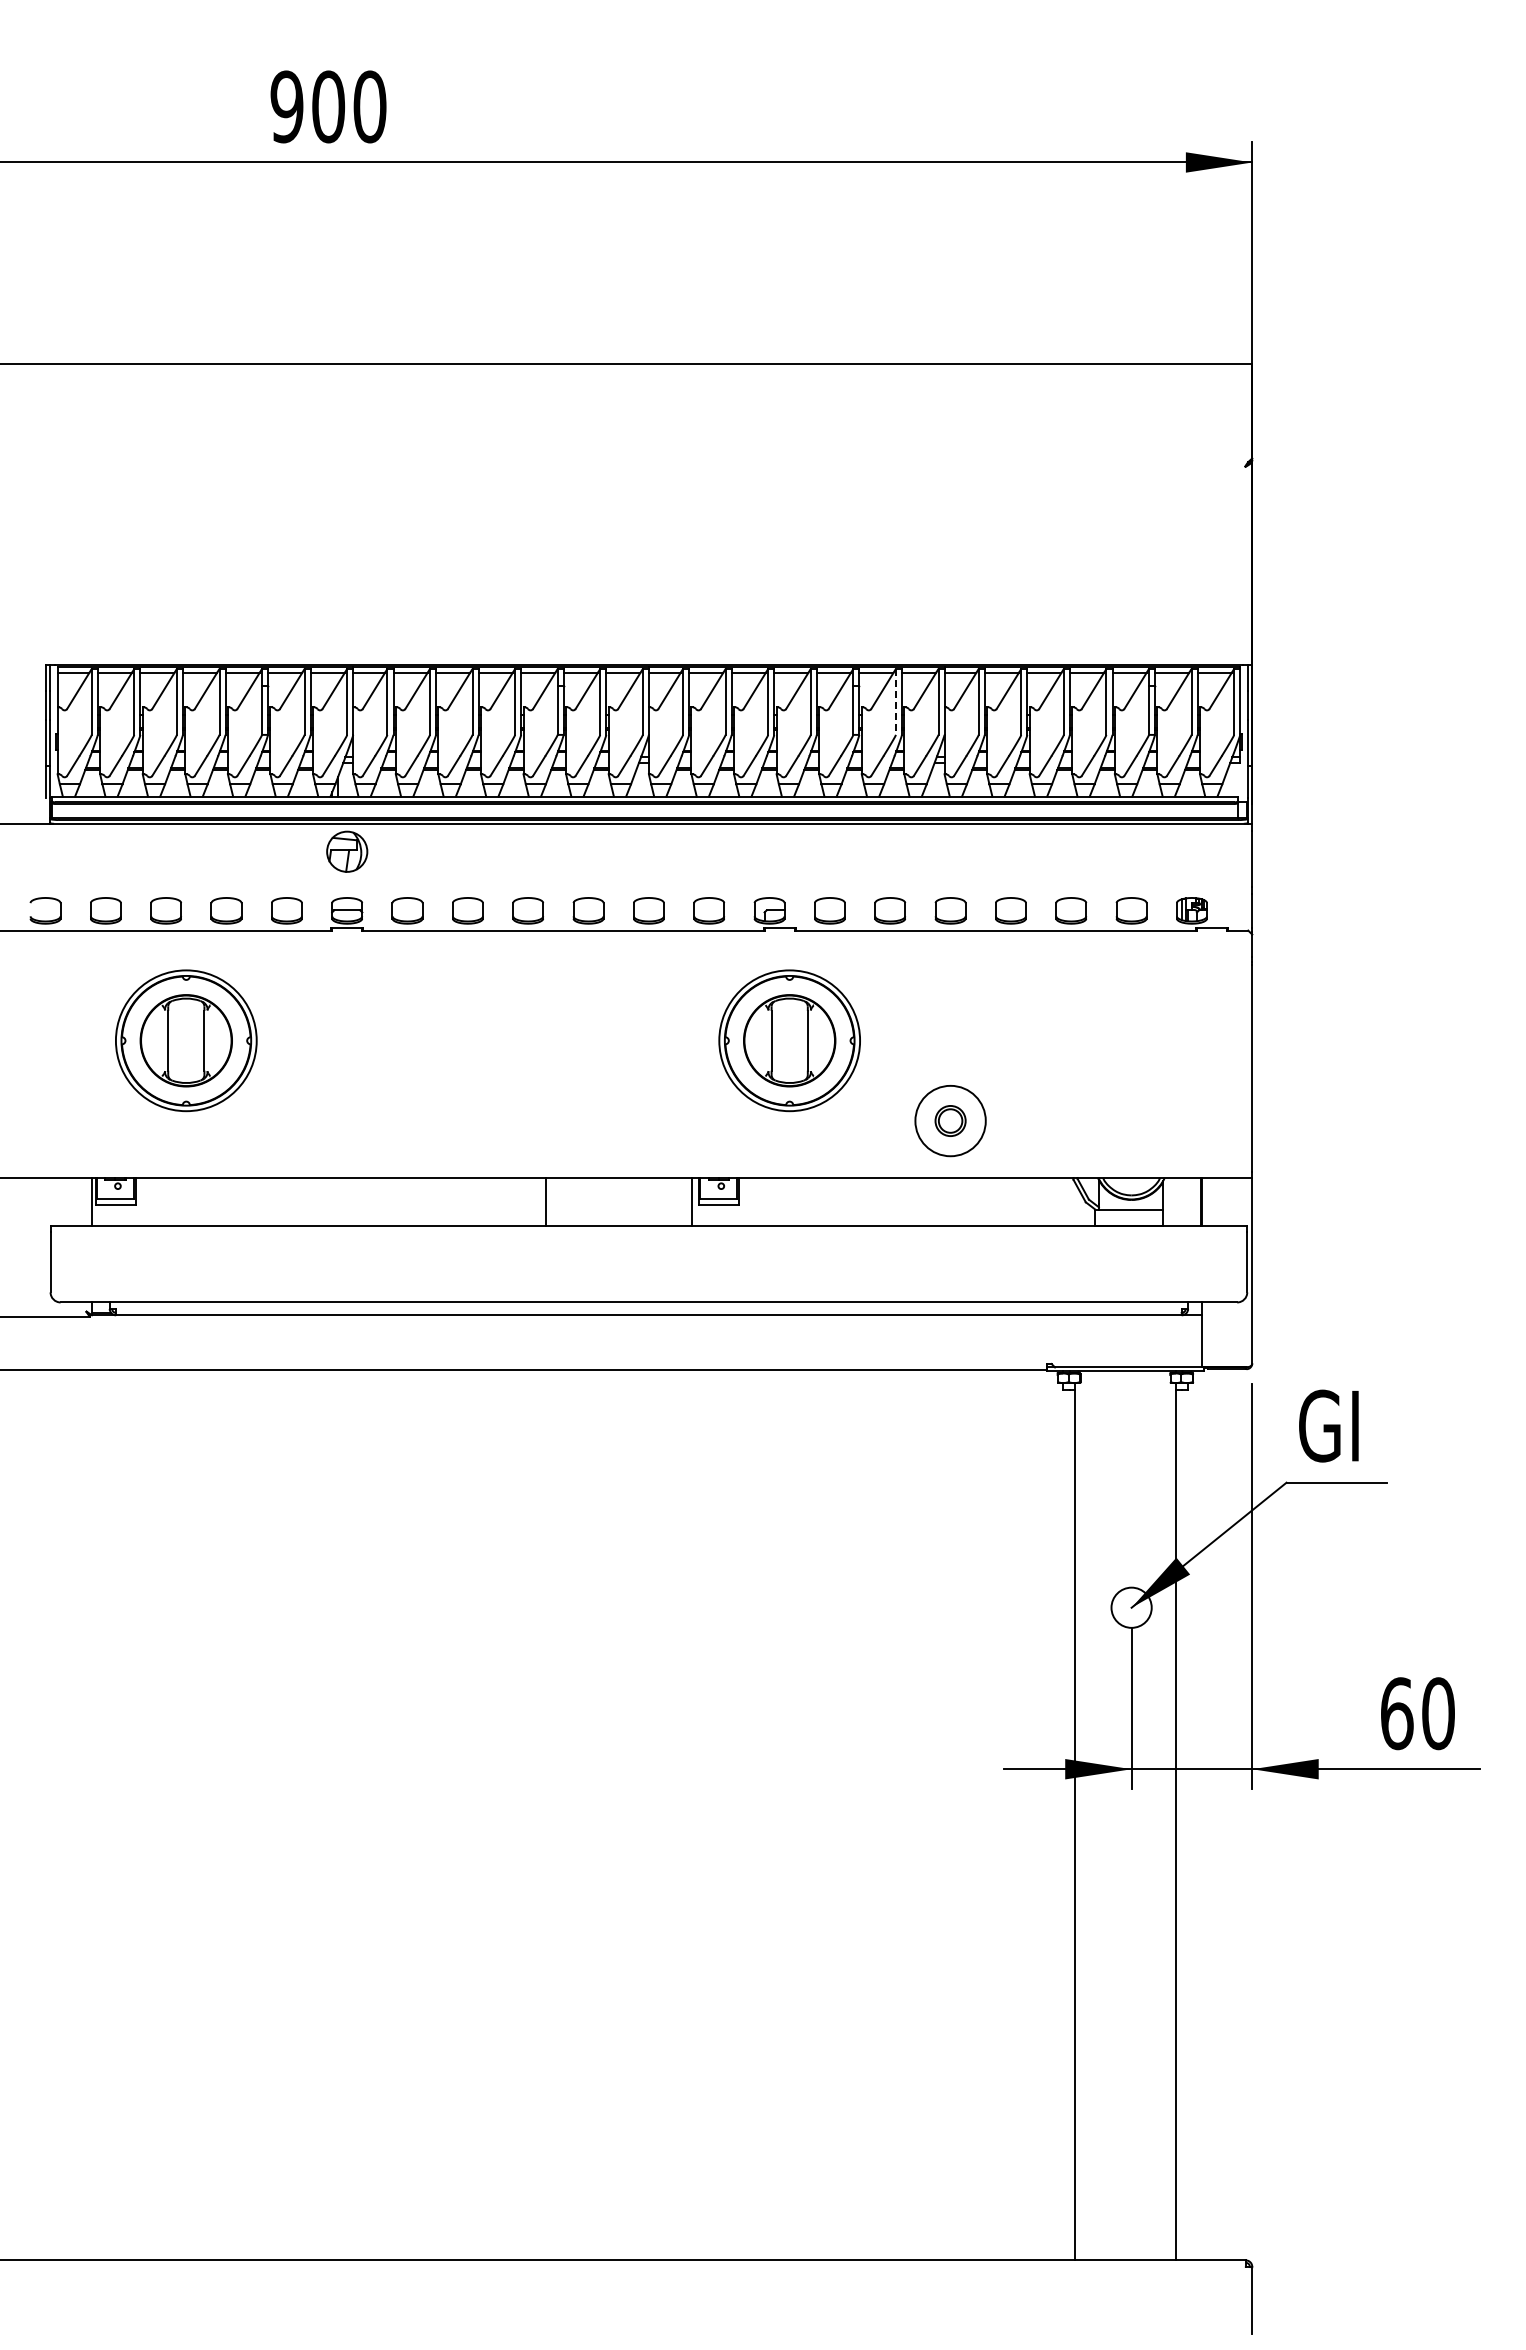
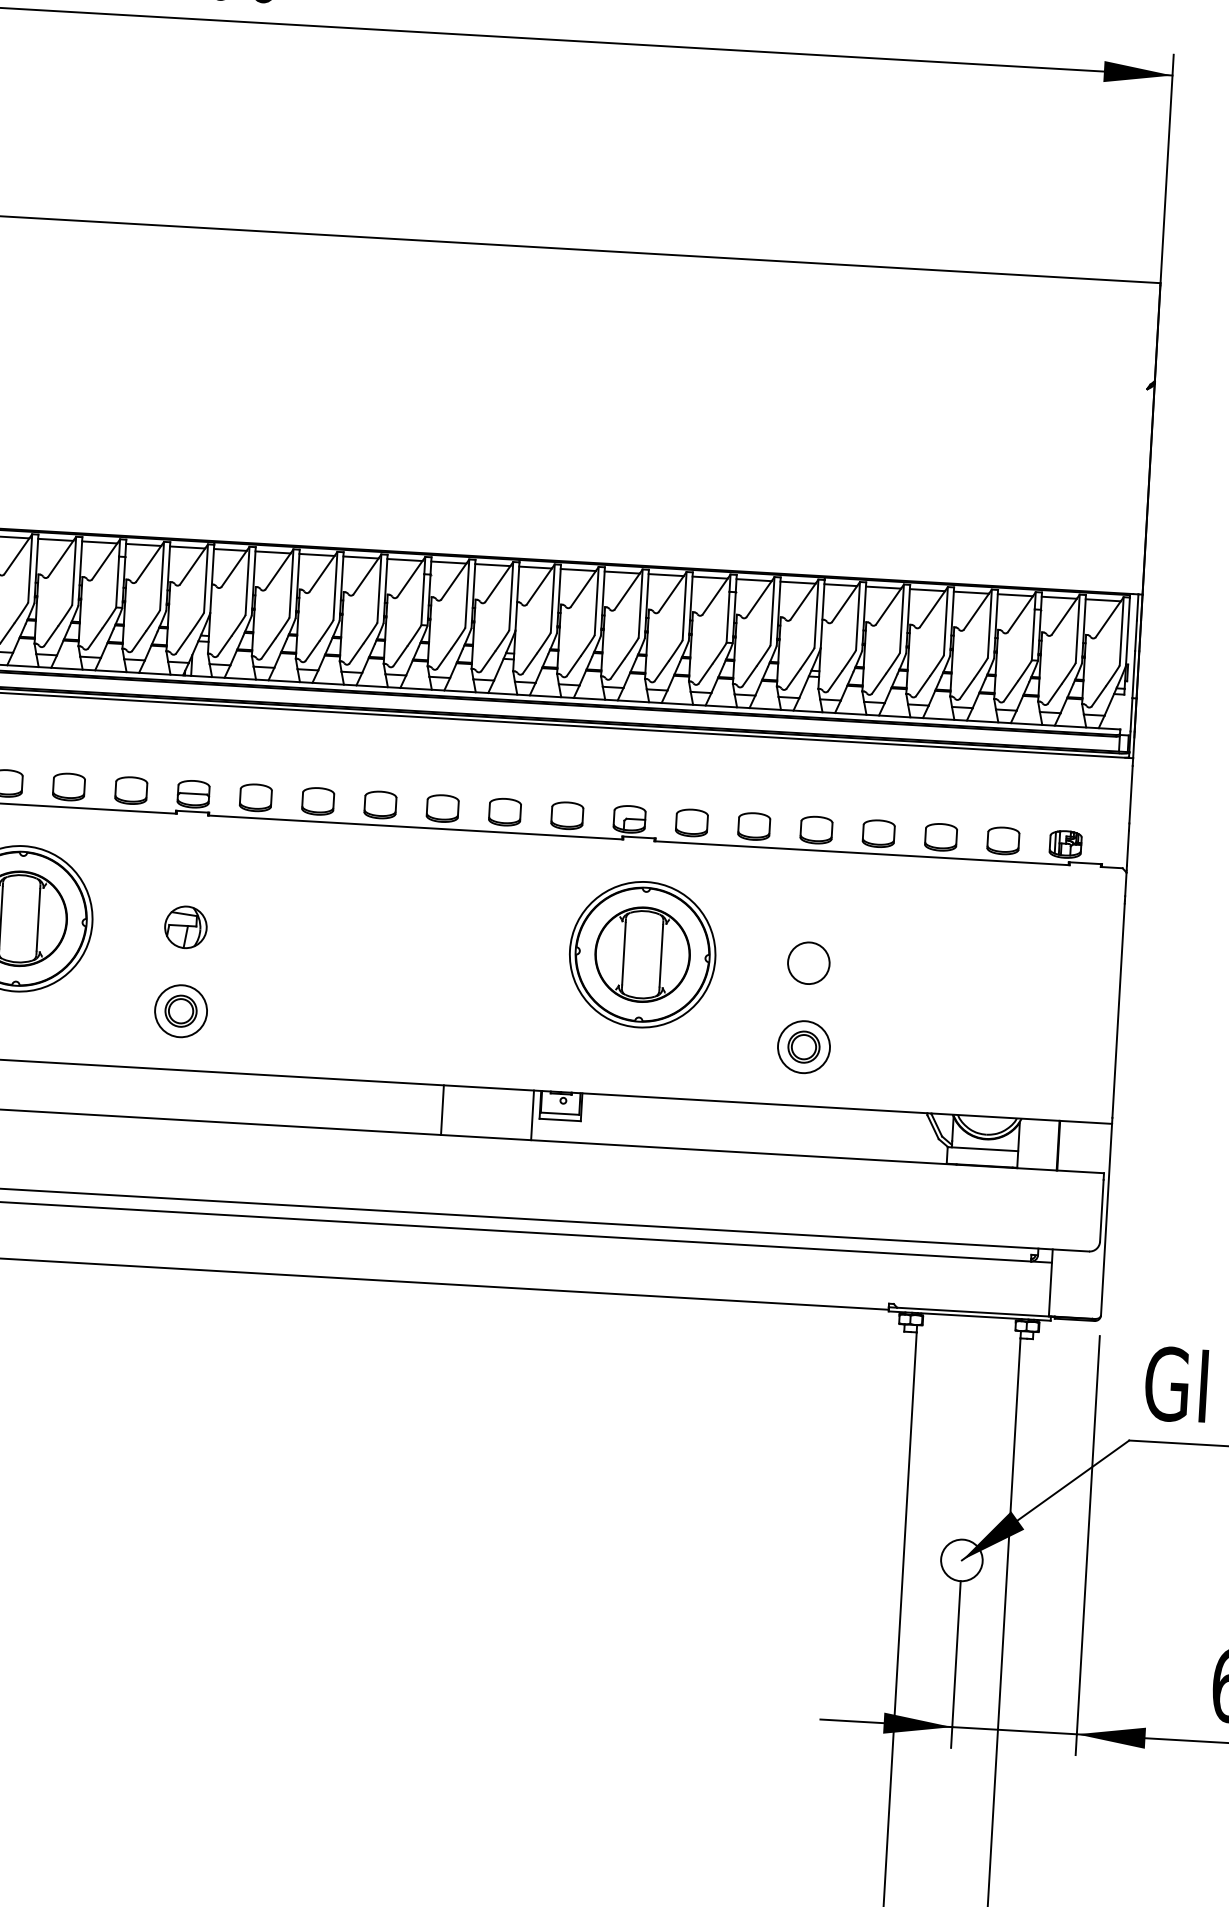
line: (895, 702) -> (772, 611), dashed -> solid
part: (347, 851) -> (186, 927), moved
circle: (950, 1039) -> (808, 962), added
circle: (950, 1120) -> (803, 1046), size x0.71
part: (347, 1121) -> (181, 1011), added
line: (546, 1201) -> (442, 1109), moved

